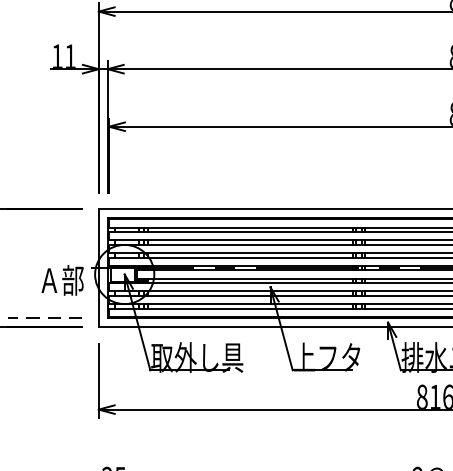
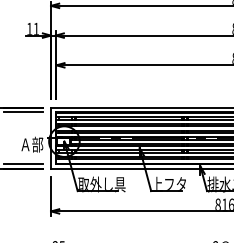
line: (45, 218) -> (23, 112), added
line: (43, 318) -> (22, 164), dashed -> solid

